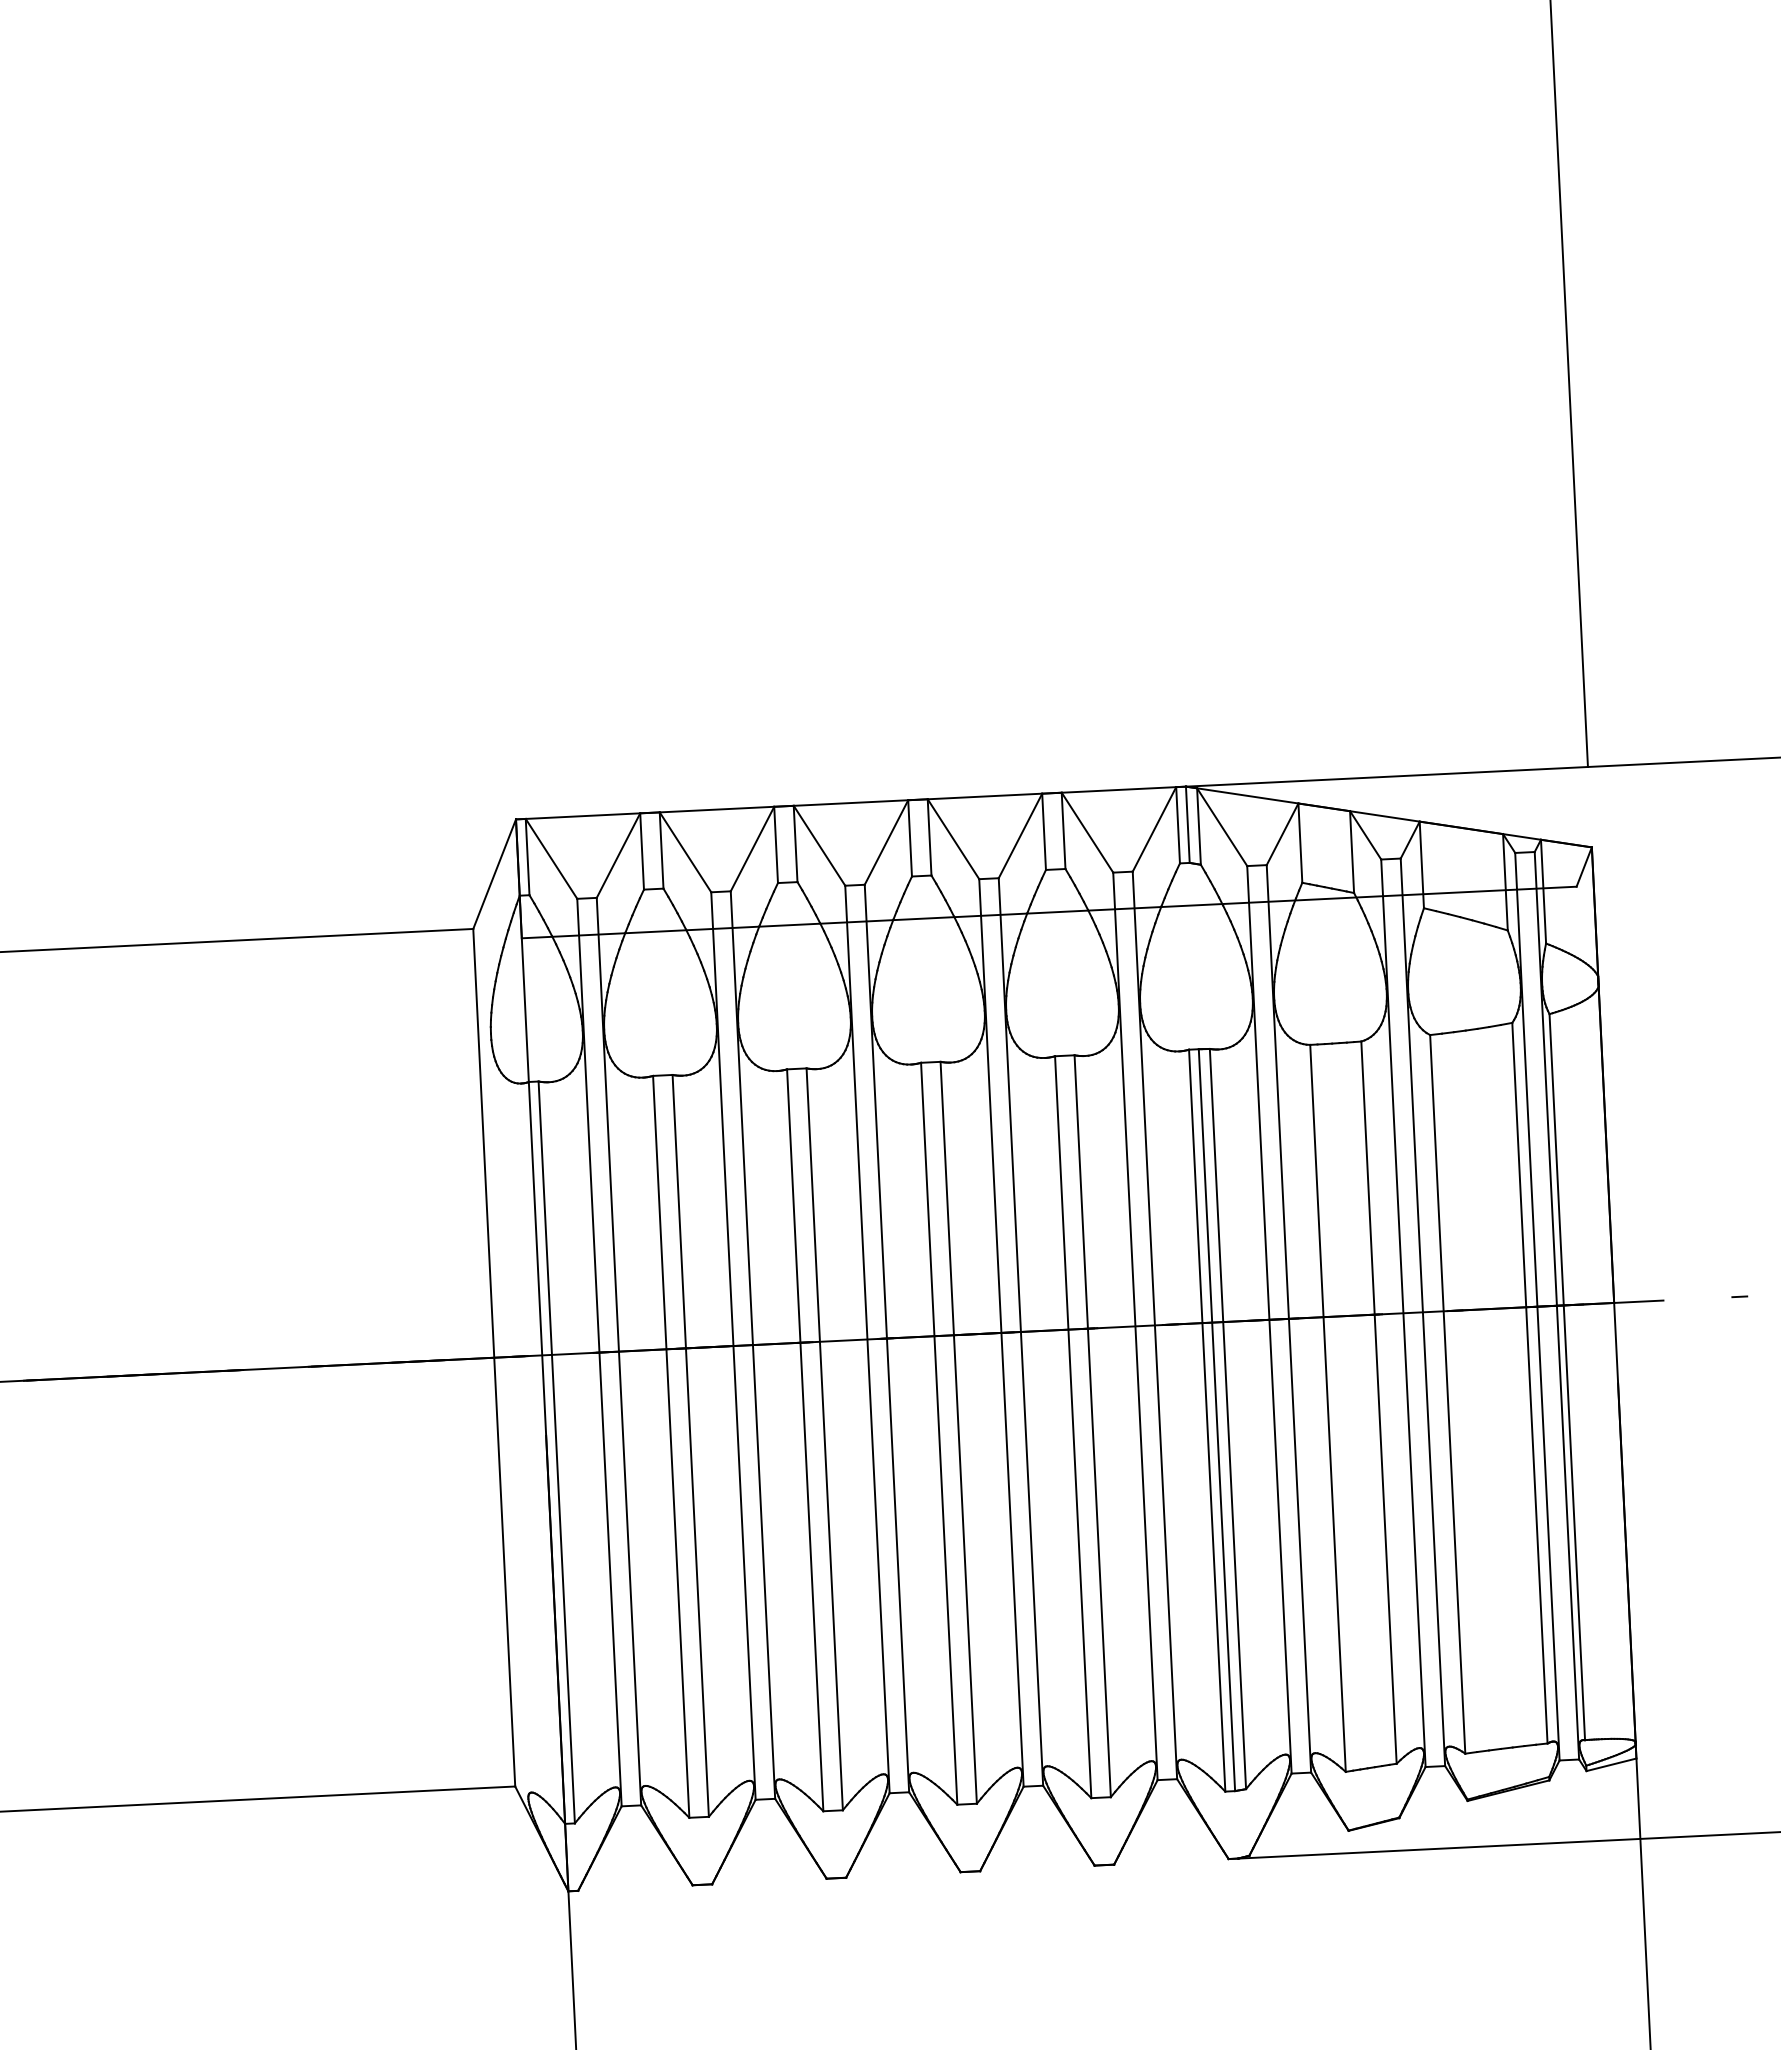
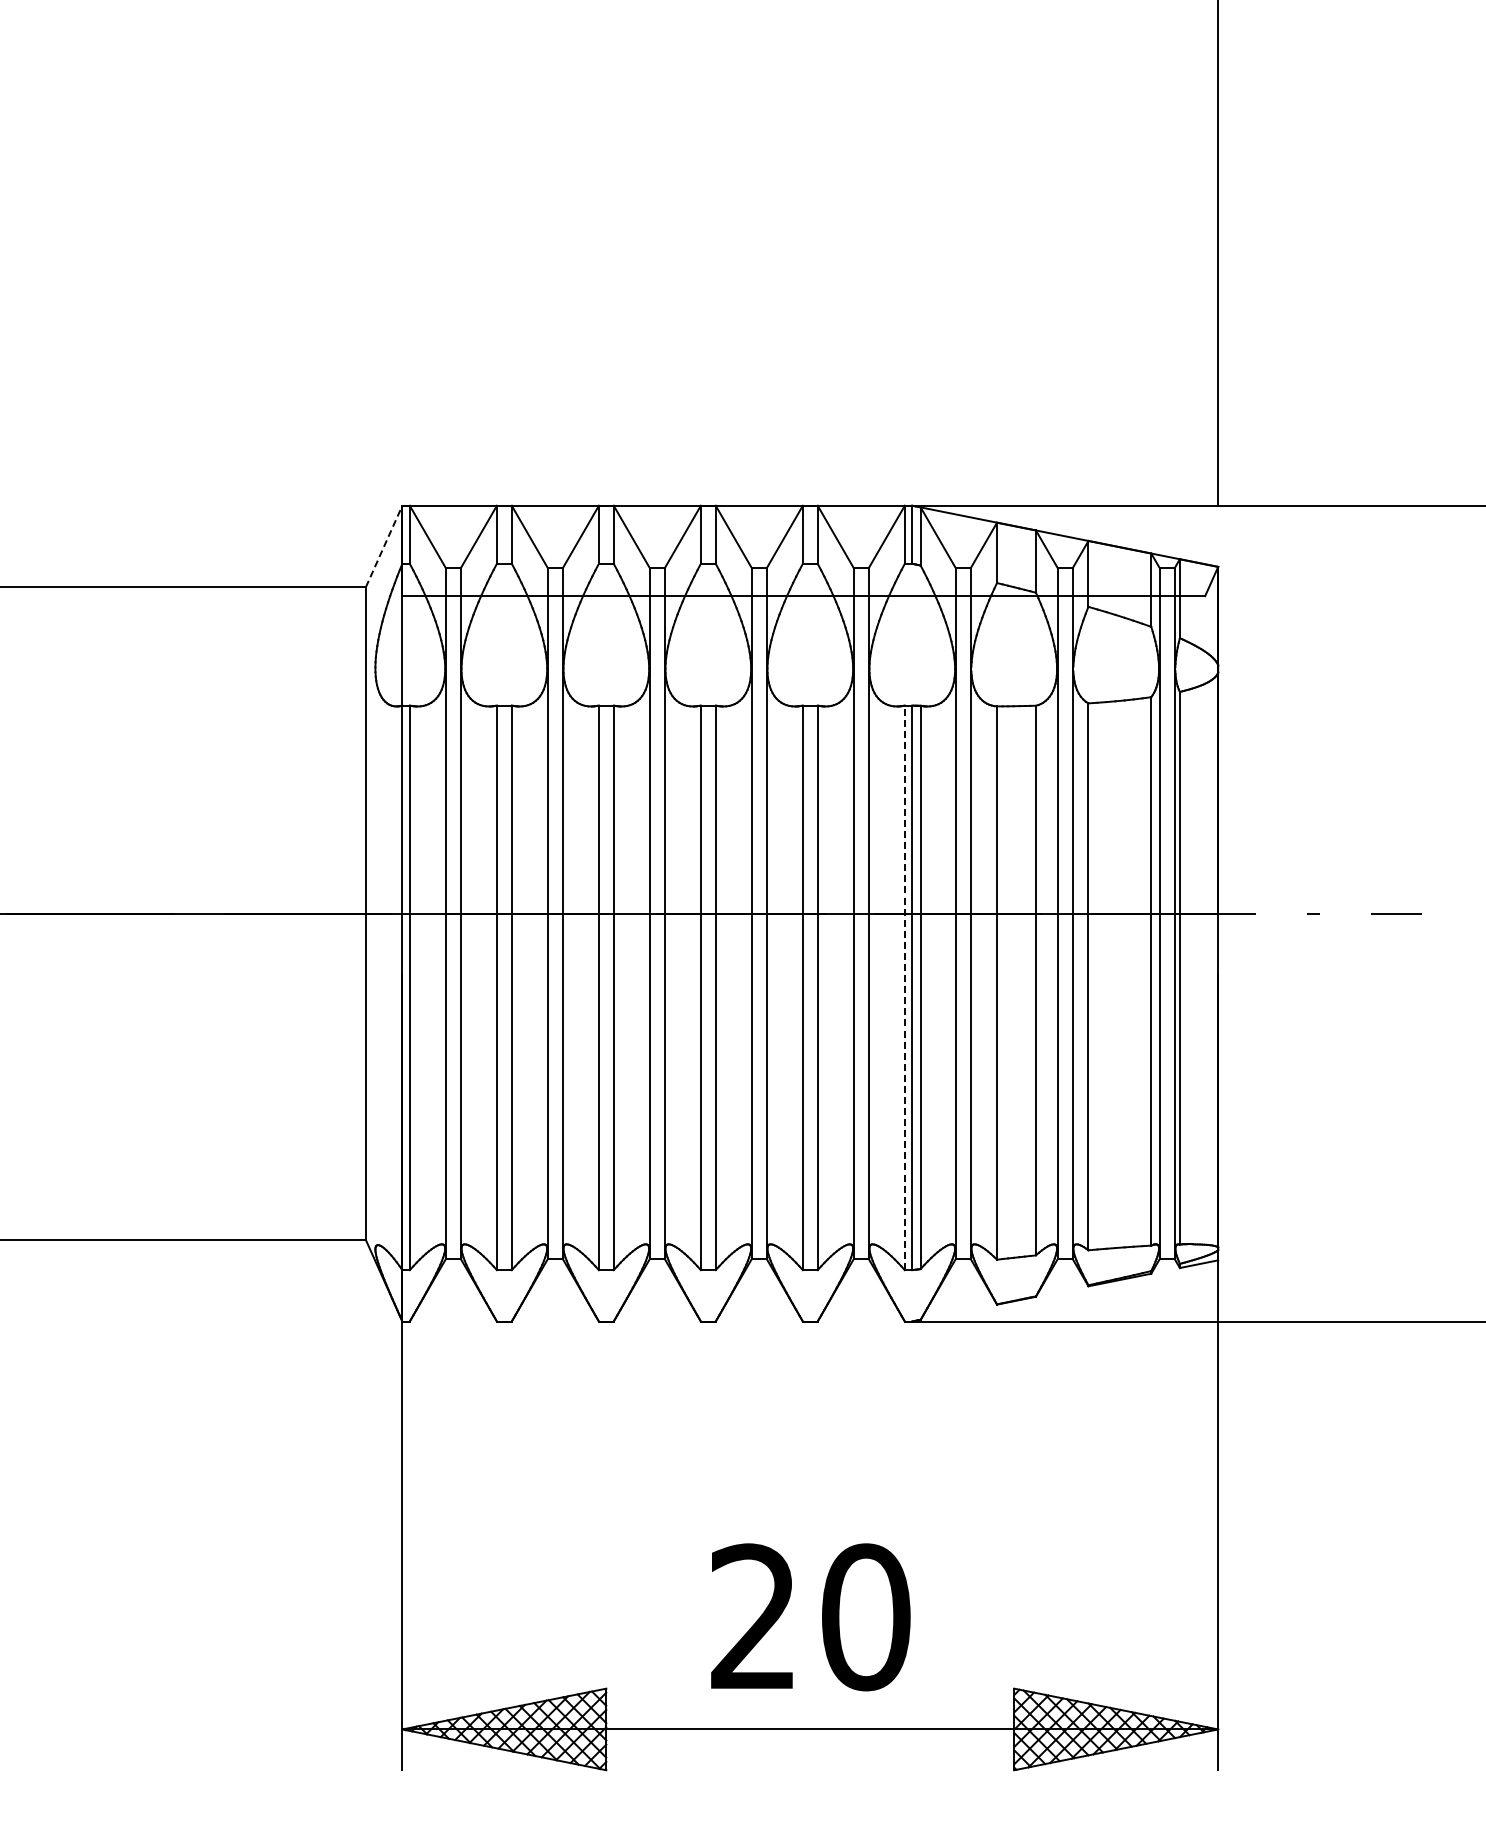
line: (495, 874) -> (384, 546), solid -> dashed
line: (1206, 1420) -> (904, 987), solid -> dashed

